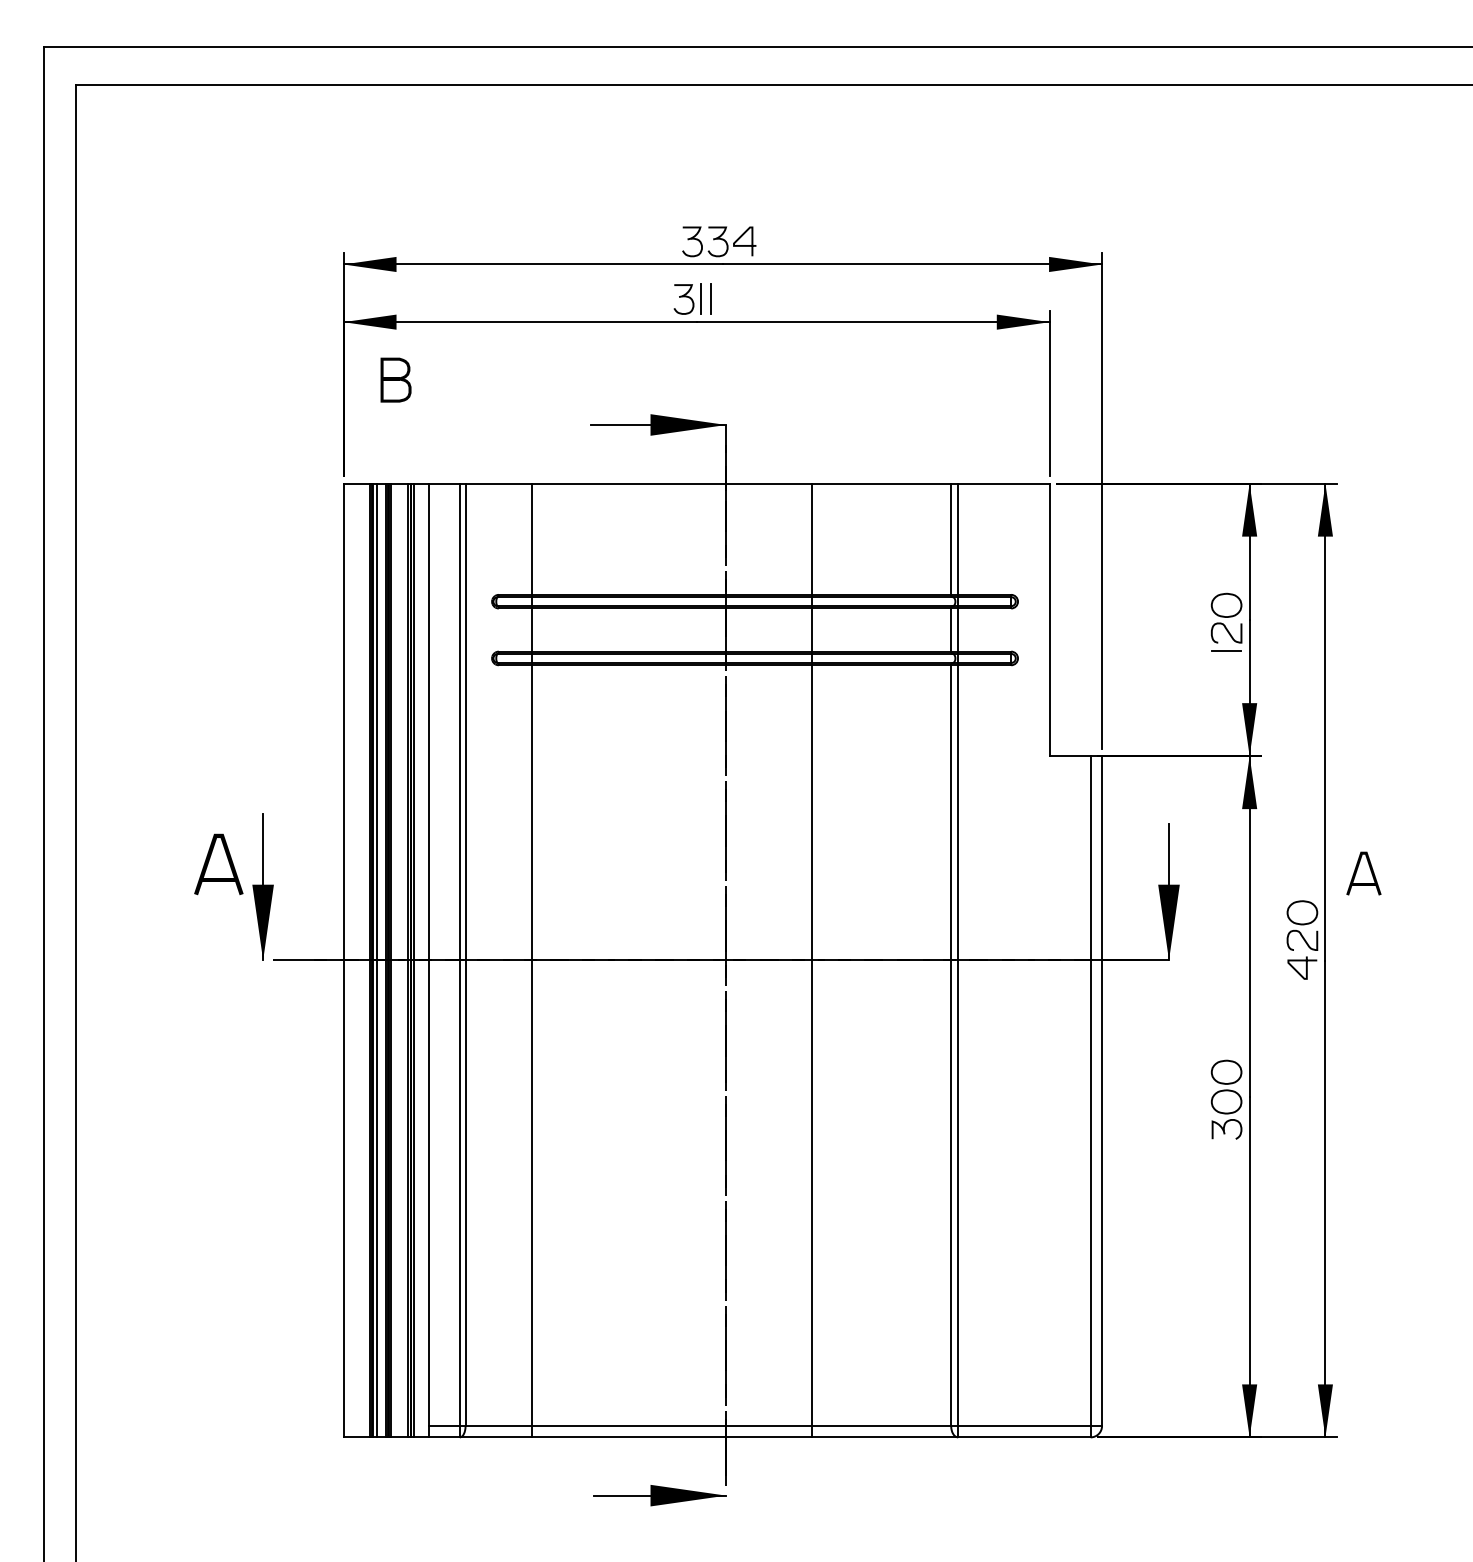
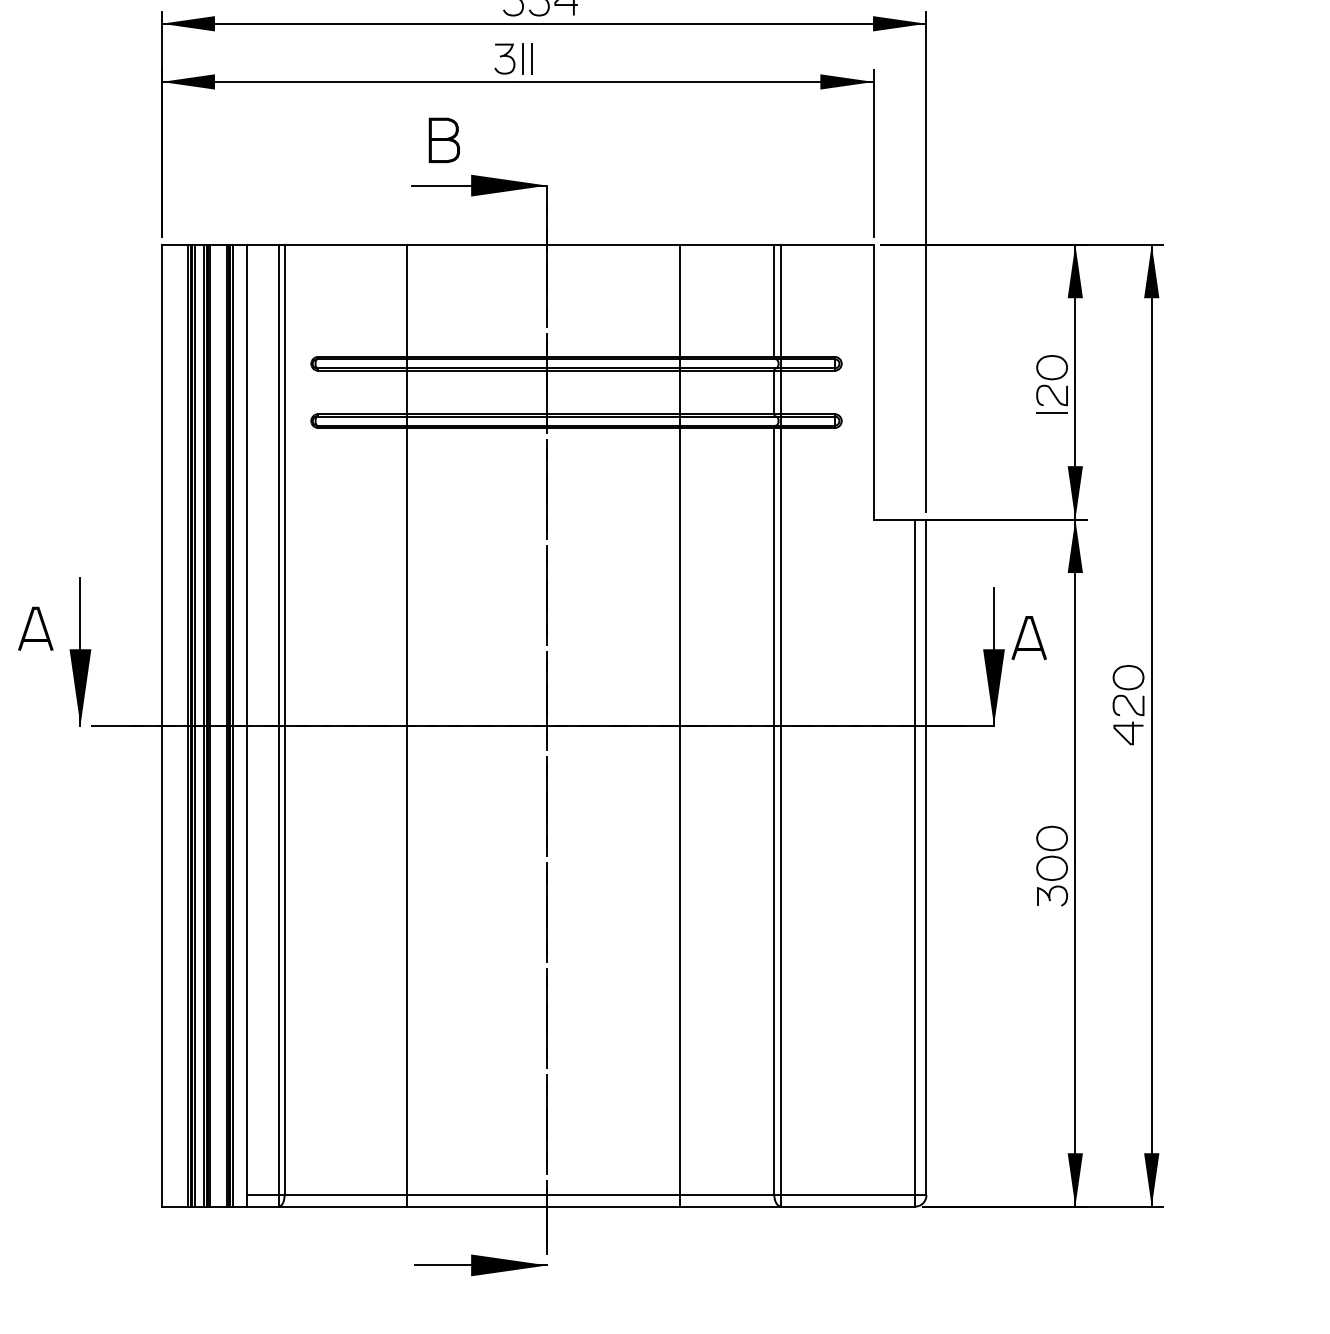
part: (395, 379) -> (443, 139), moved
part: (218, 864) -> (35, 628), size x0.71
part: (1363, 873) -> (1028, 637), moved
line: (531, 960) -> (406, 725), moved
line: (812, 960) -> (680, 725), moved

